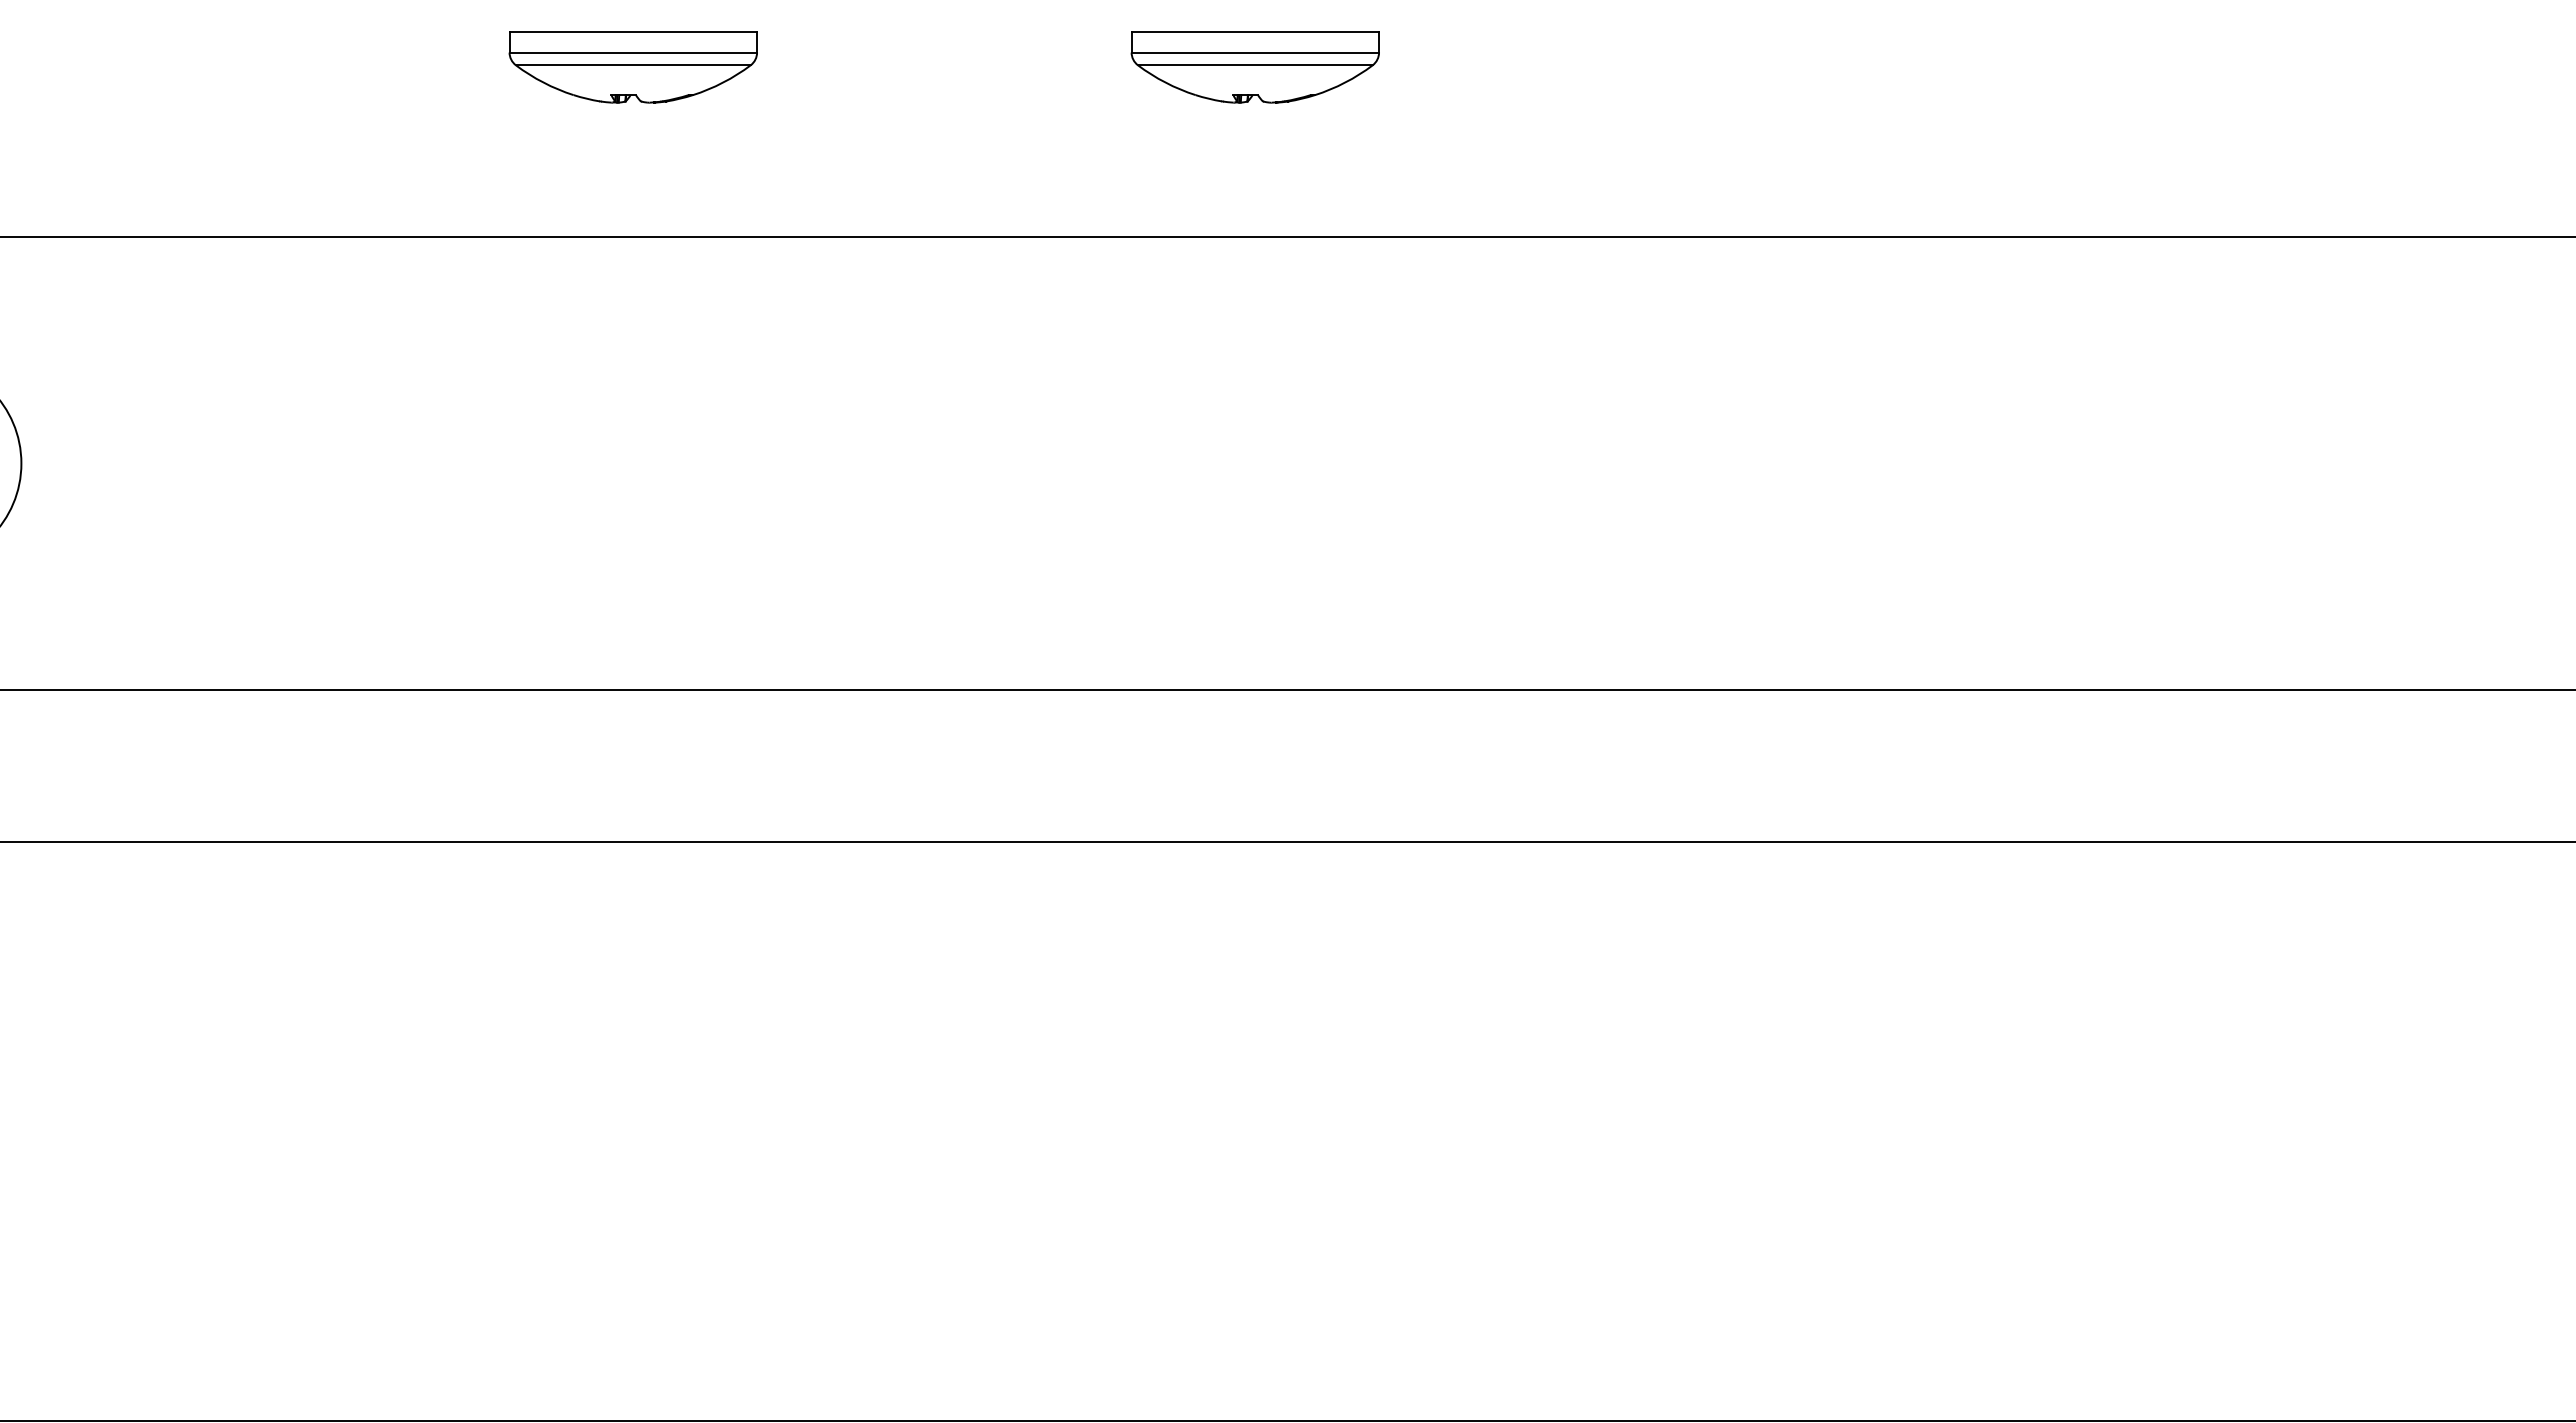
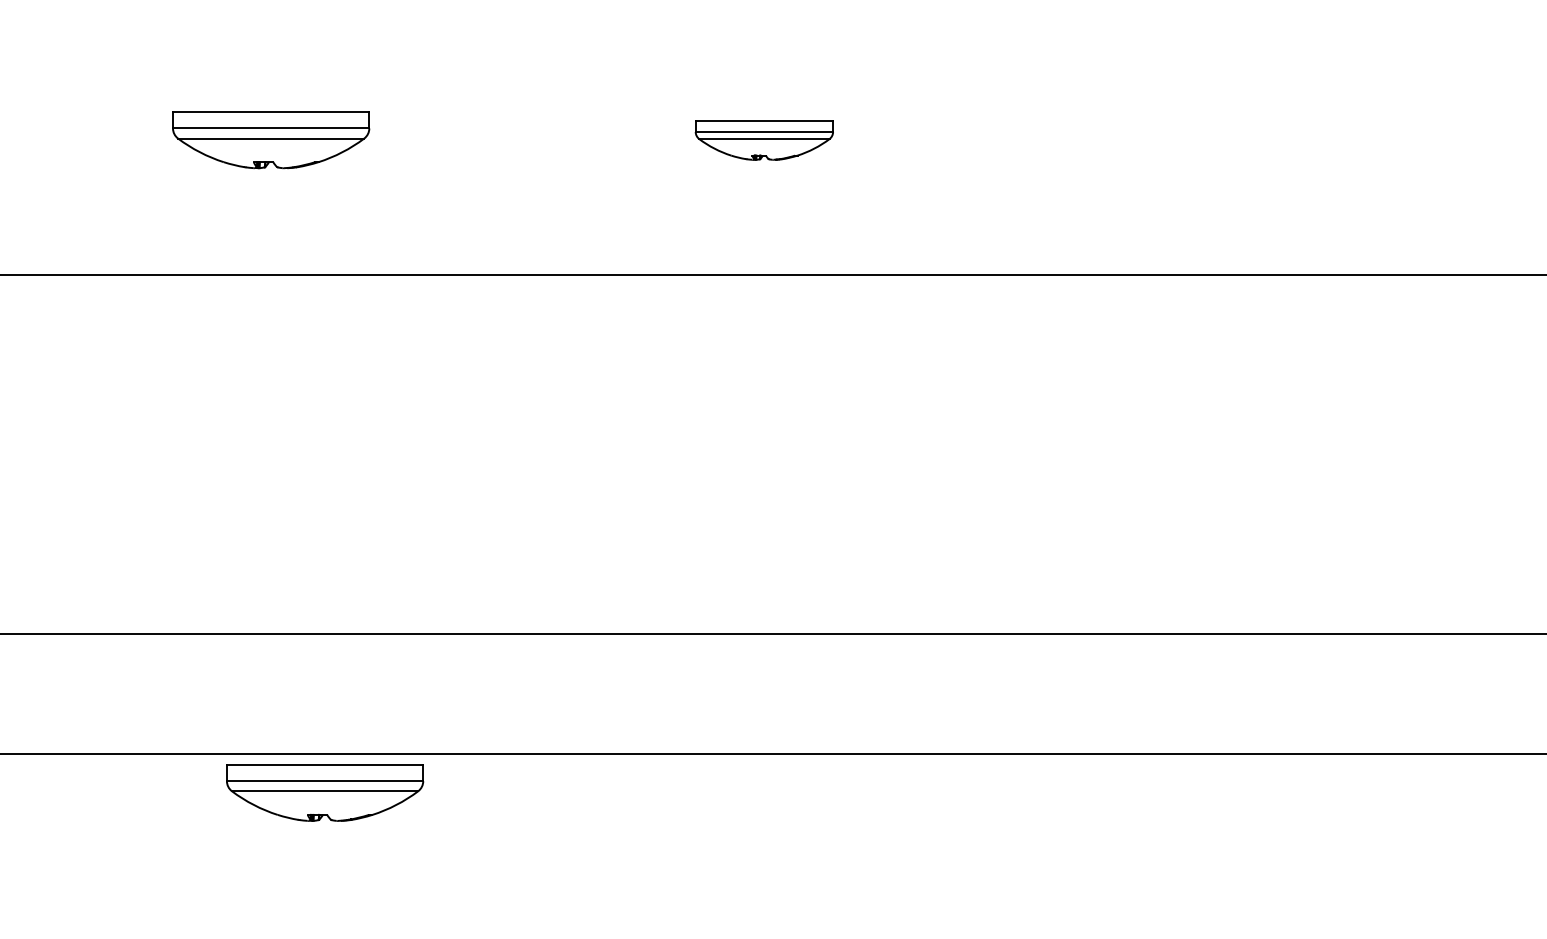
part: (1254, 67) -> (763, 140), size x0.7
part: (700, 890) -> (324, 793), added

